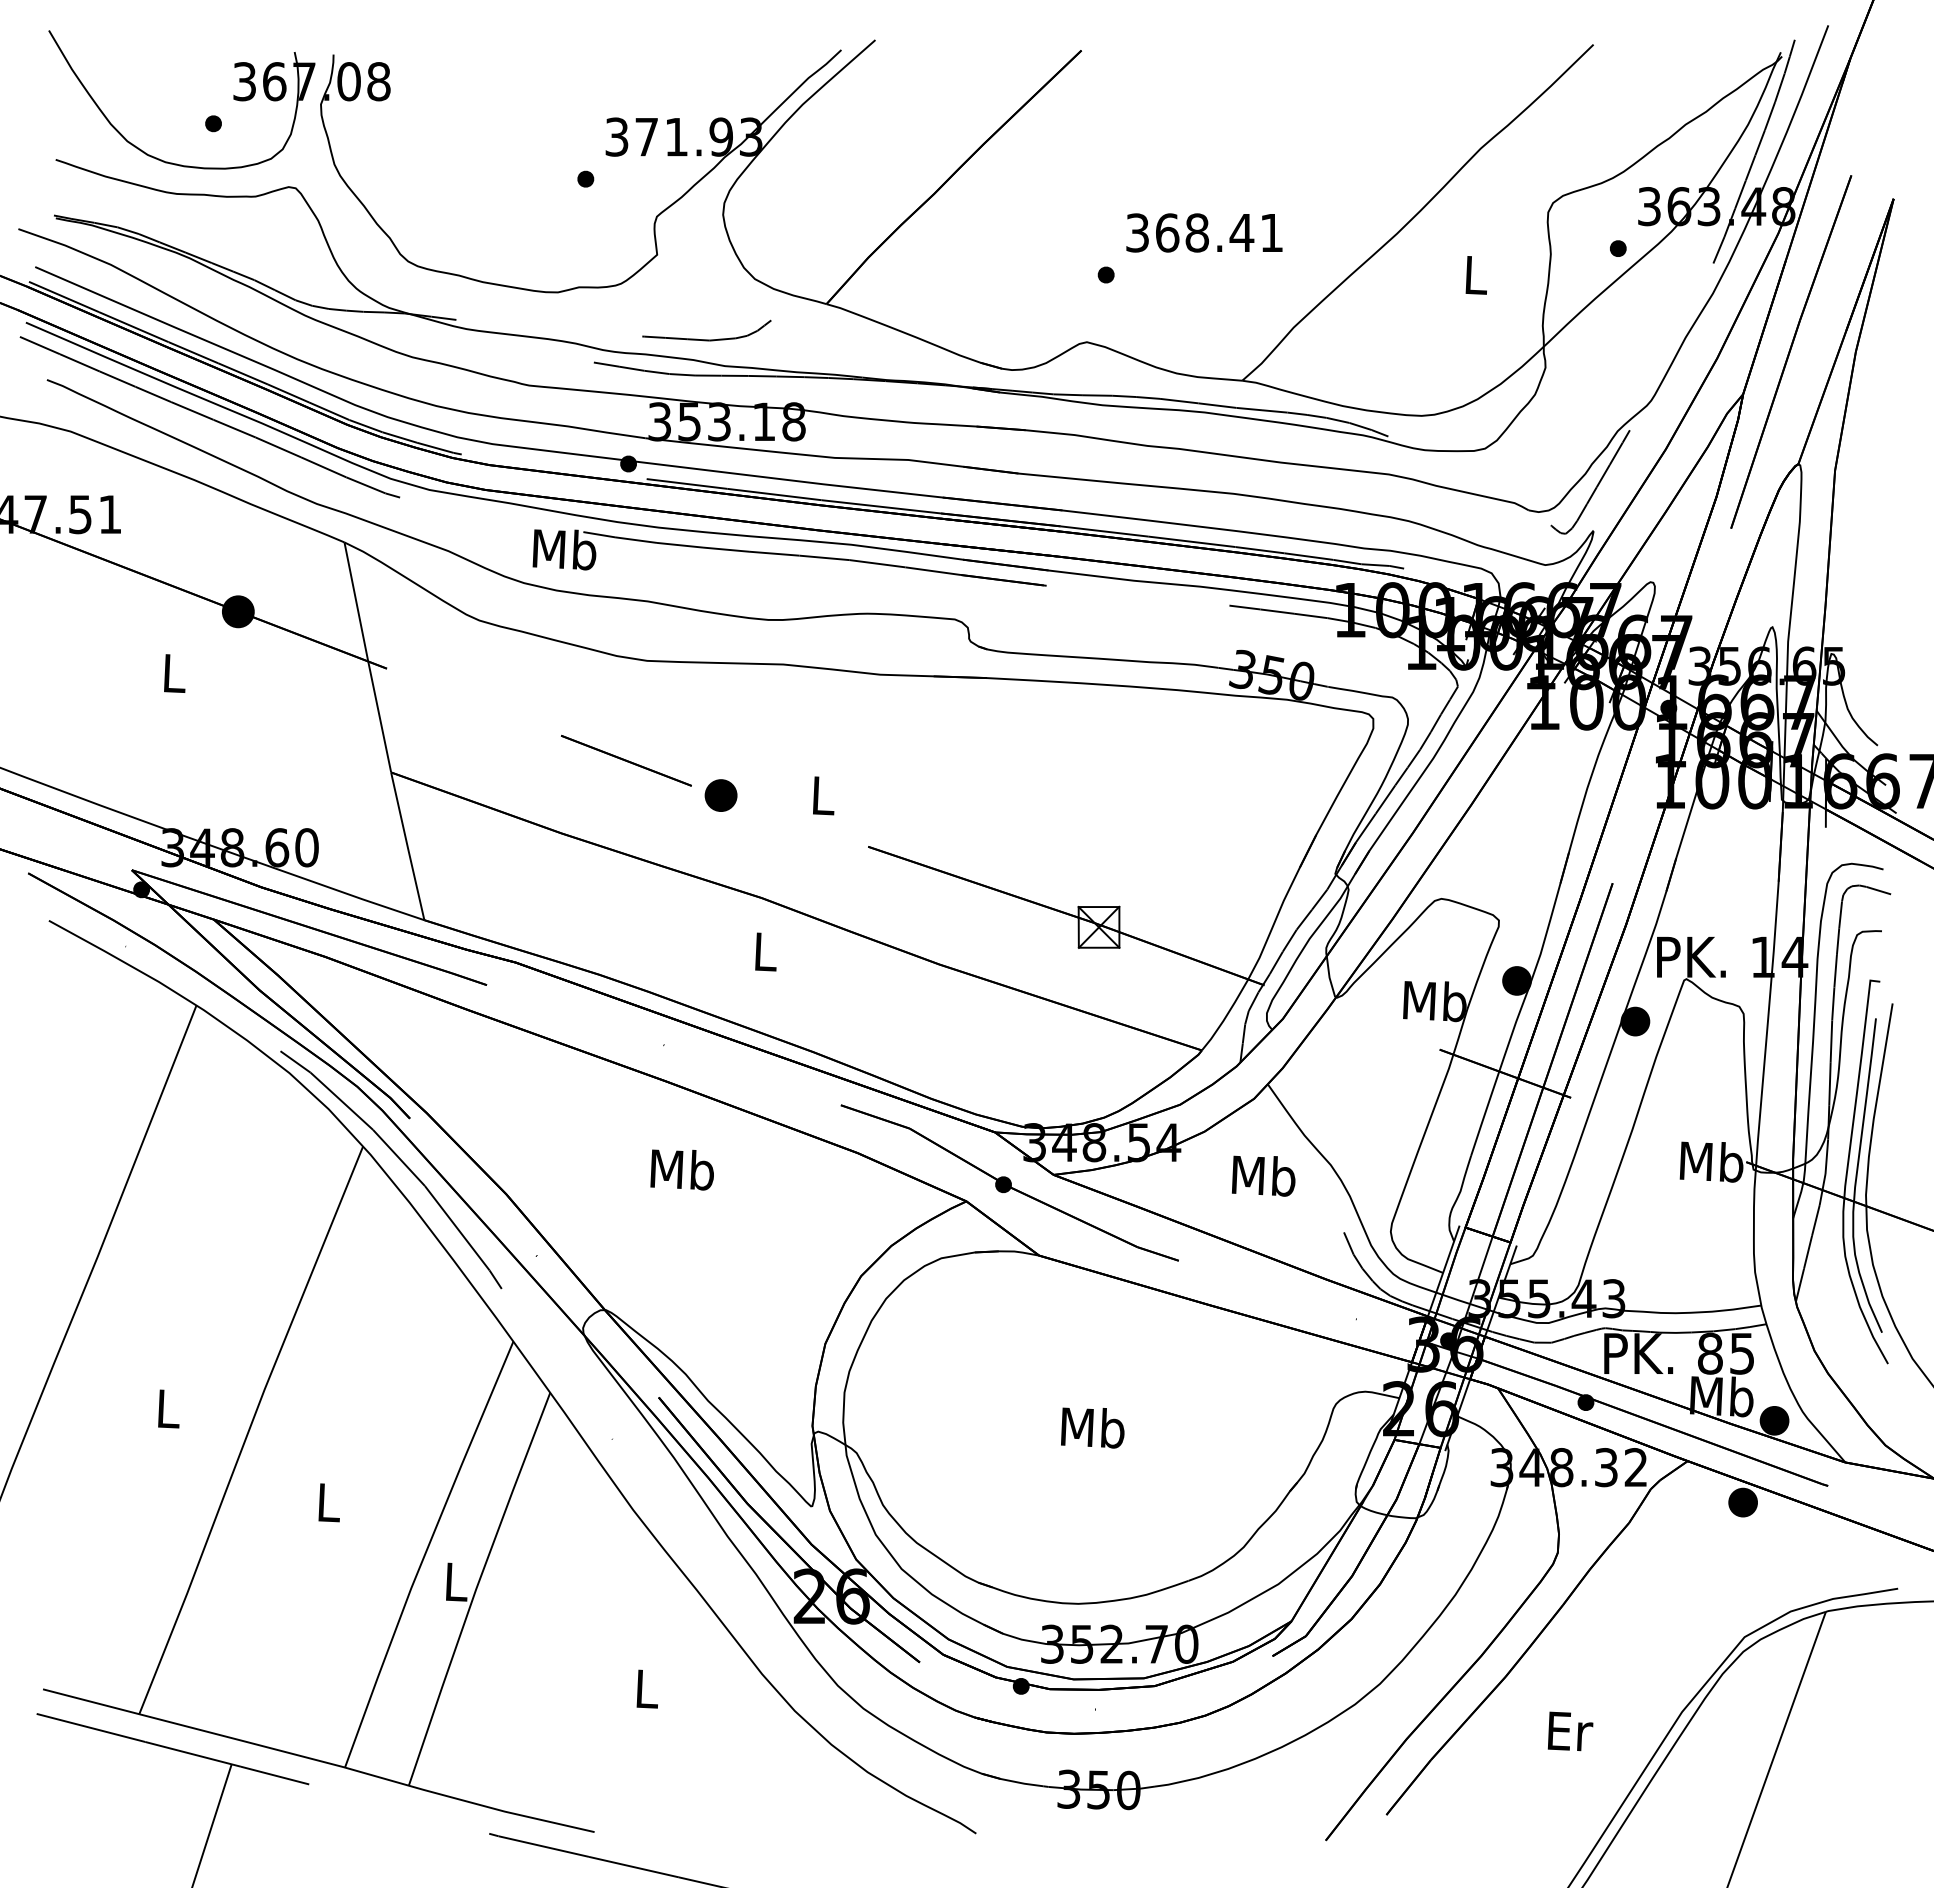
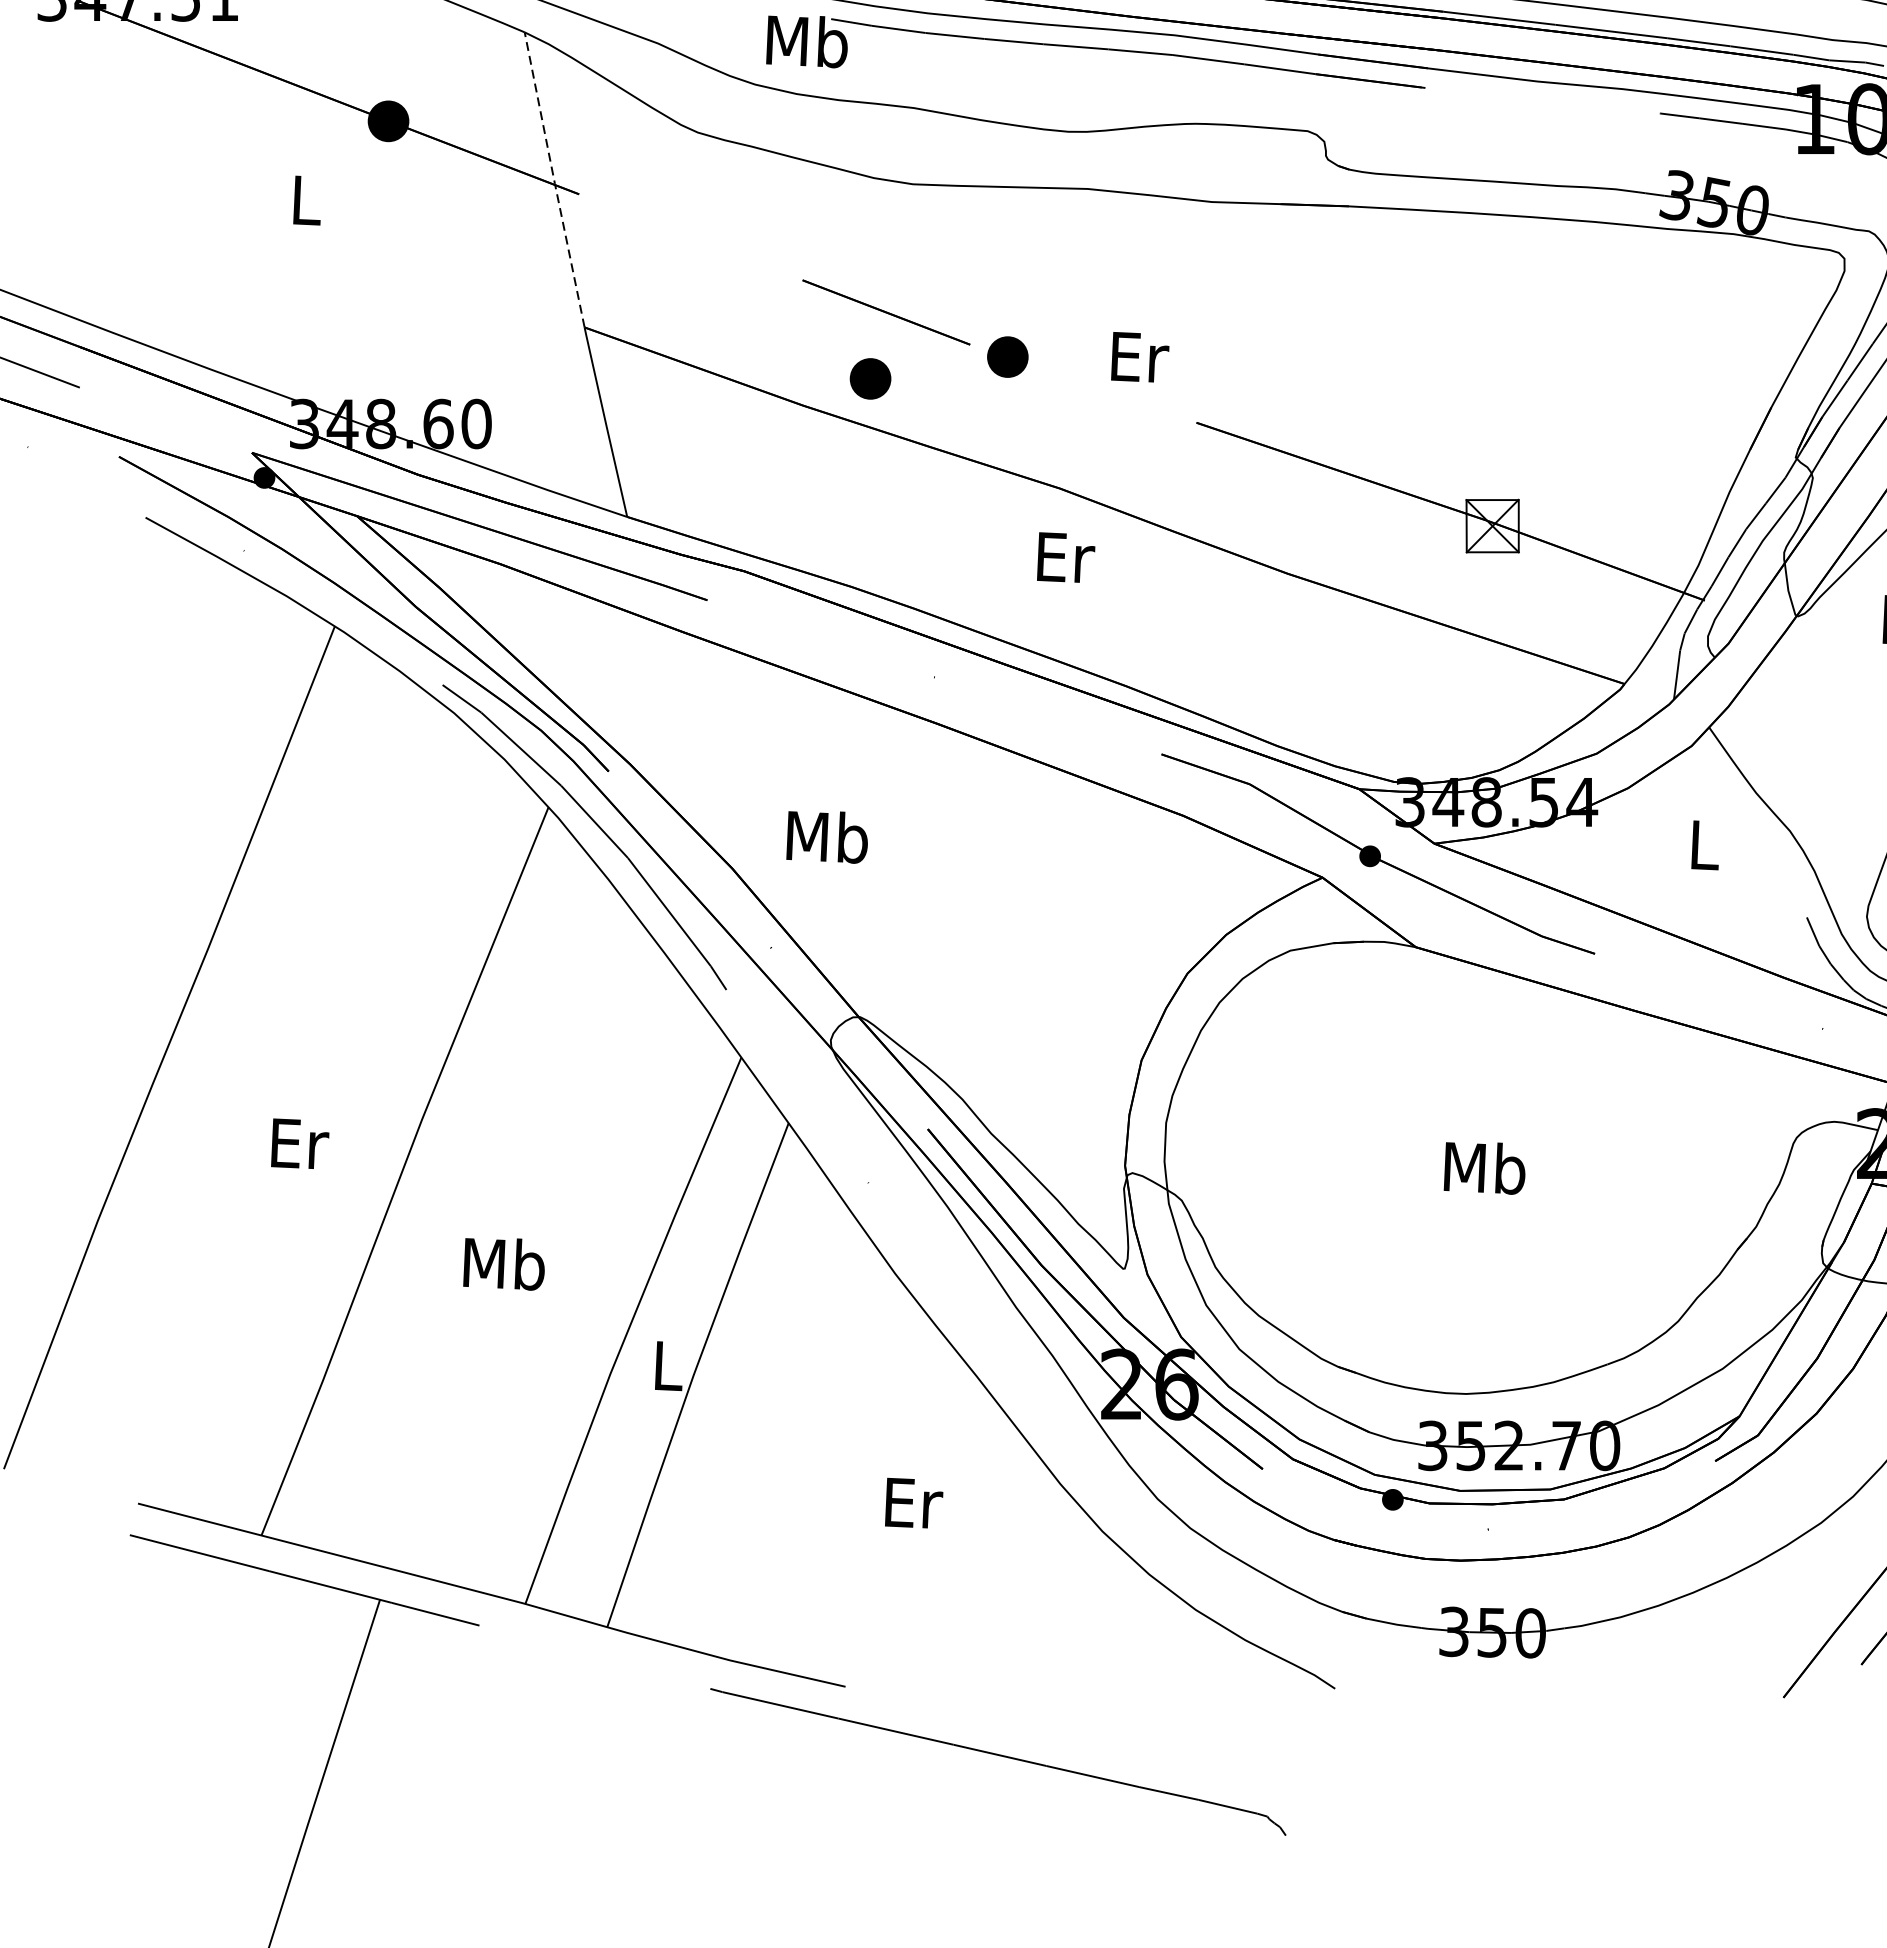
line: (367, 657) -> (554, 179), solid -> dashed
text: (823, 795) -> (1139, 356), L -> Er
part: (613, 812) -> (869, 378), added
text: (766, 951) -> (1066, 557), L -> Er
text: (681, 1169) -> (826, 836), moved
text: (1263, 1175) -> (1703, 844), Mb -> L
text: (169, 1408) -> (300, 1143), L -> Er
text: (328, 1502) -> (504, 1263), L -> Mb
text: (647, 1688) -> (913, 1502), L -> Er

